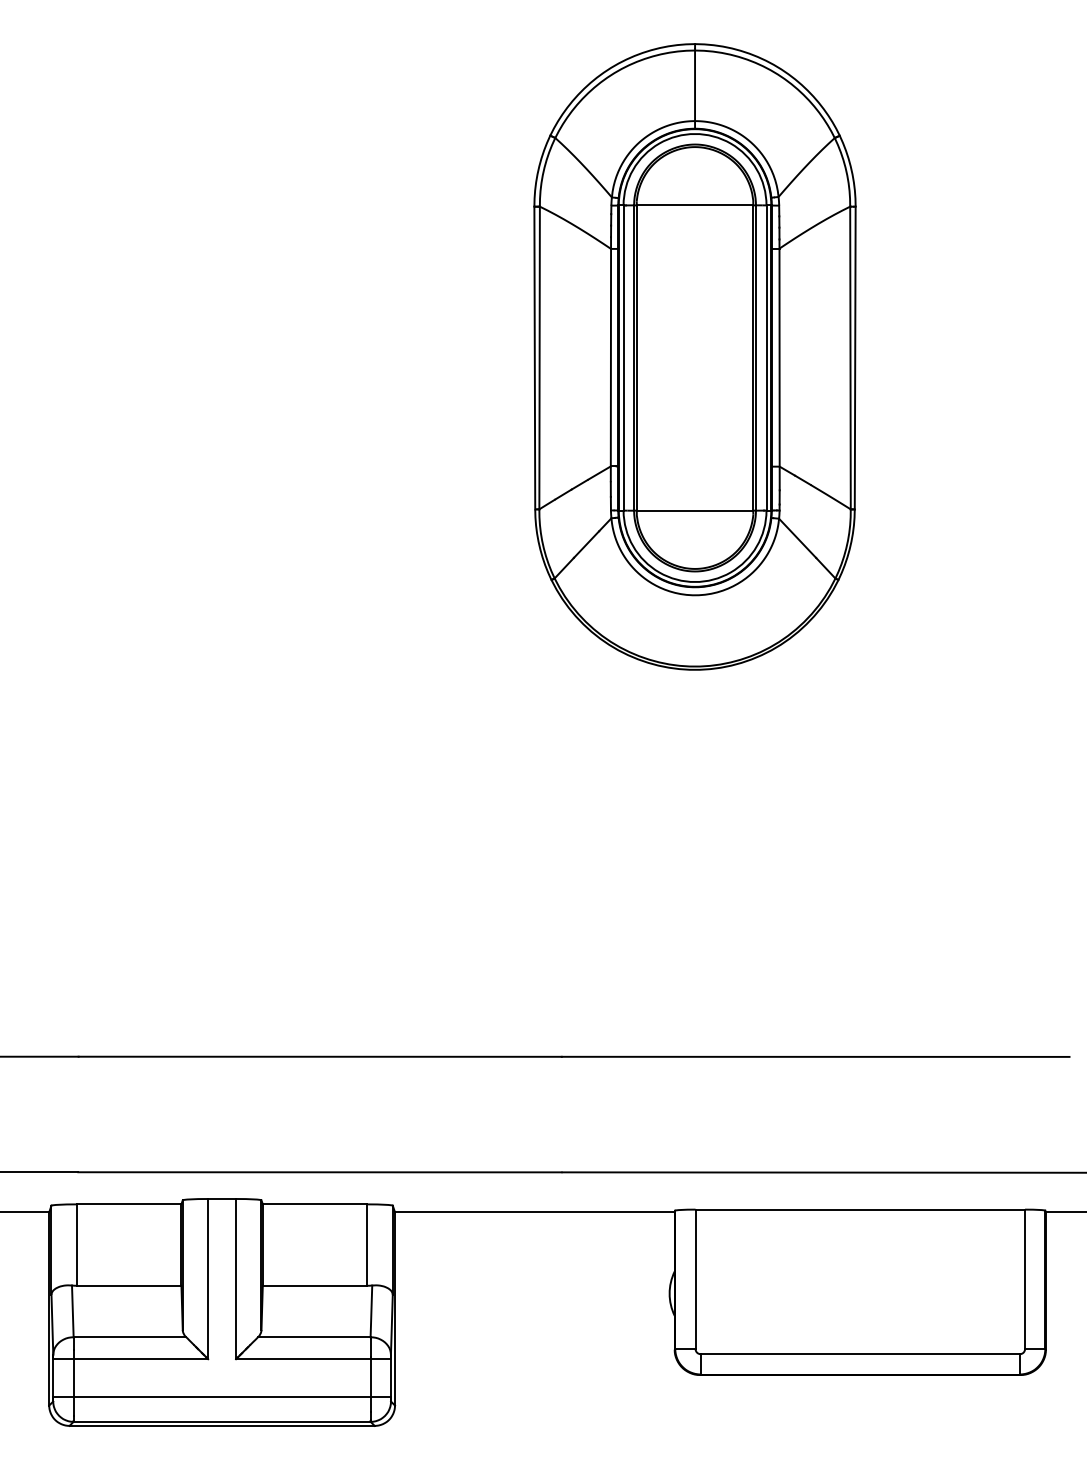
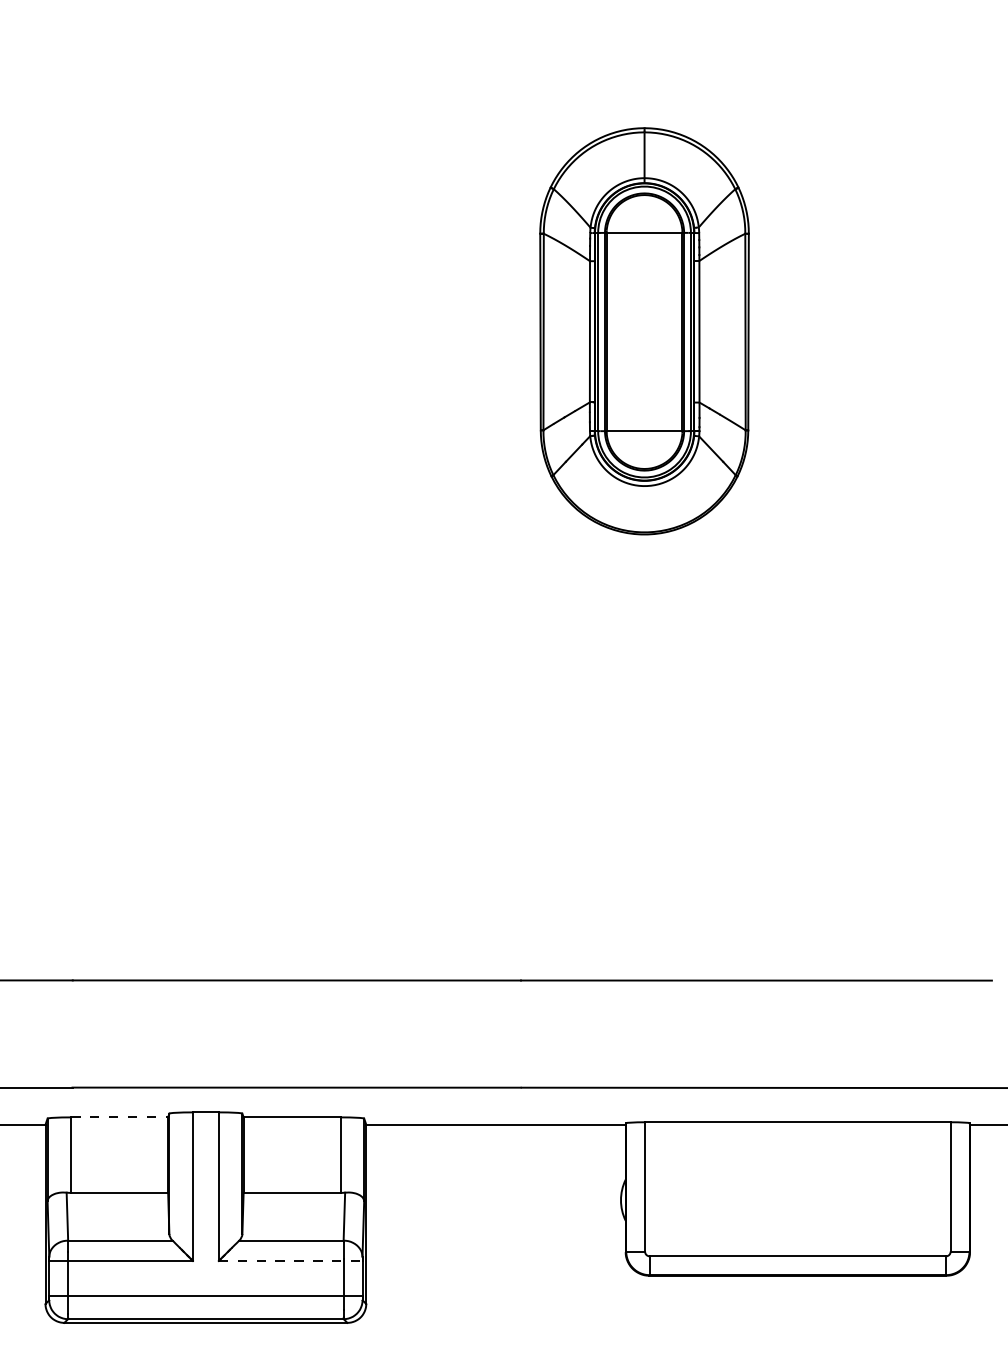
part: (694, 356) -> (644, 330), size x0.7
line: (129, 1204) -> (119, 1117), solid -> dashed
line: (314, 1359) -> (291, 1261), solid -> dashed

